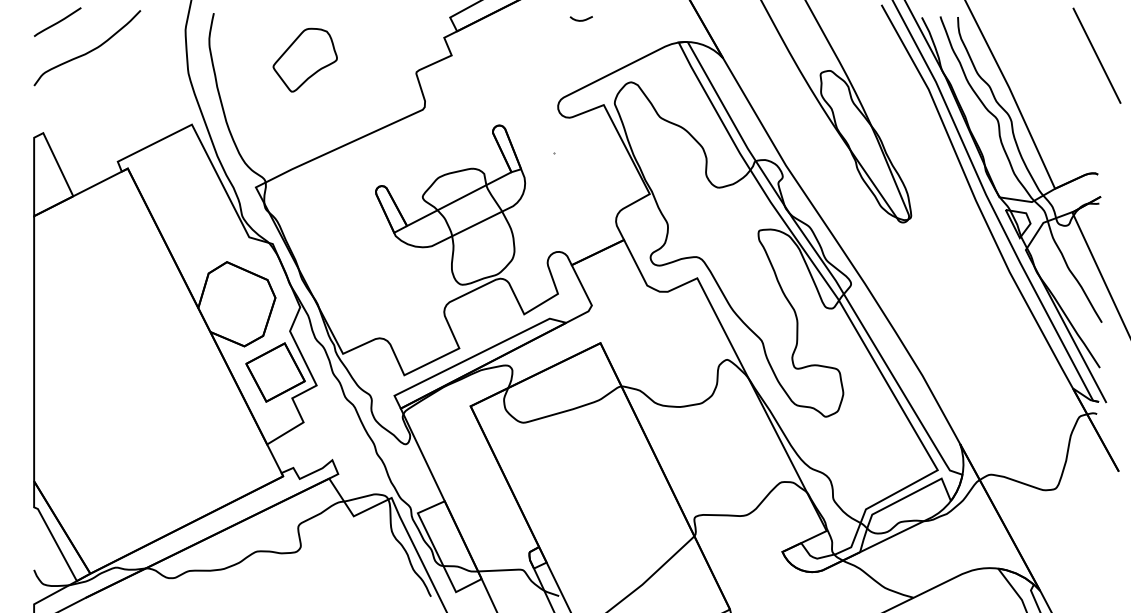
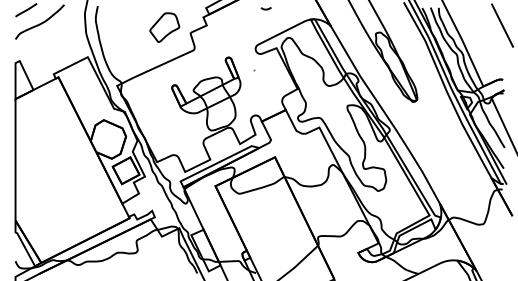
part: (304, 59) -> (164, 27), moved

